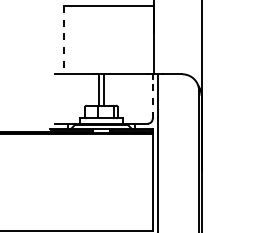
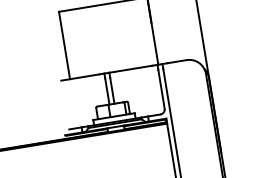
line: (64, 40) -> (64, 45), dashed -> solid
line: (152, 99) -> (161, 89), dashed -> solid

